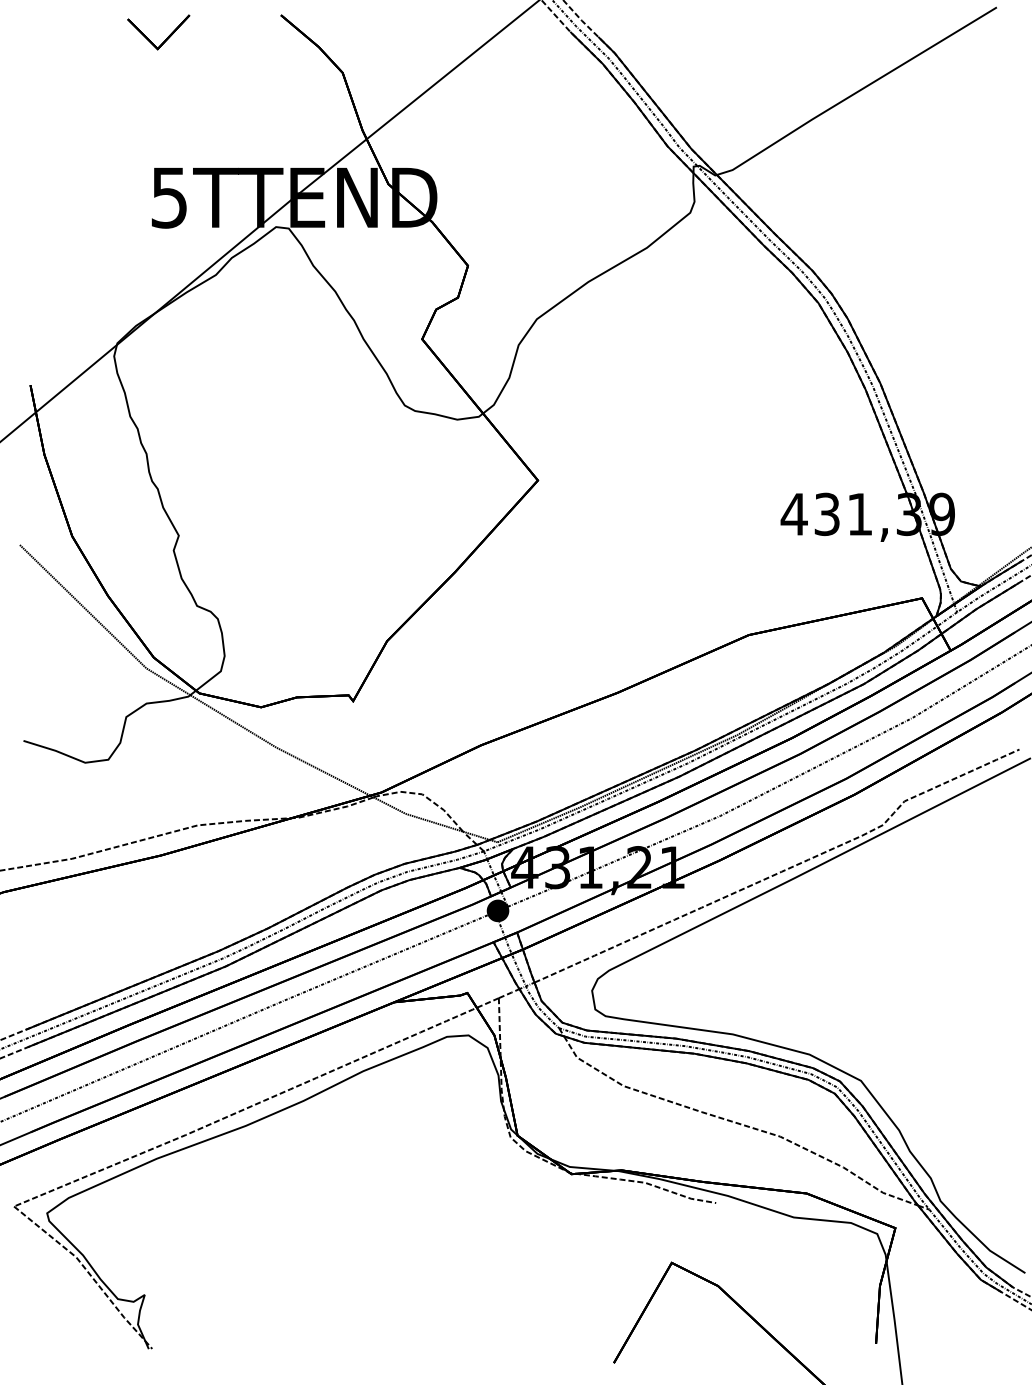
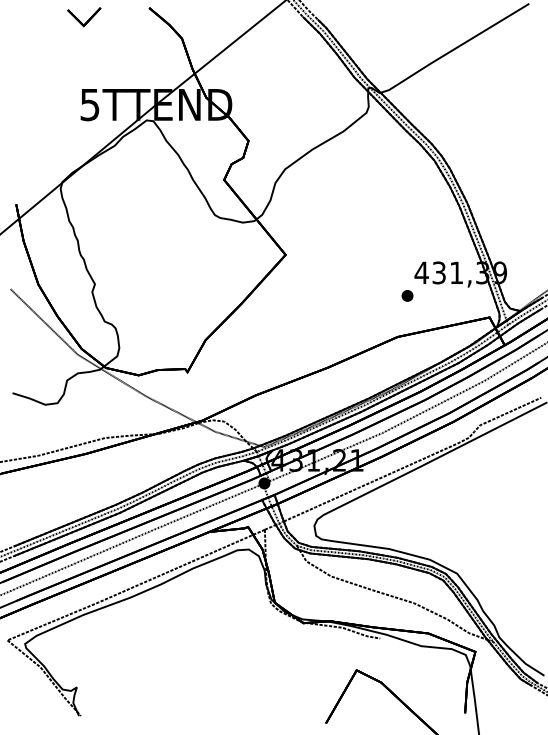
part: (767, 556) -> (407, 295), added

